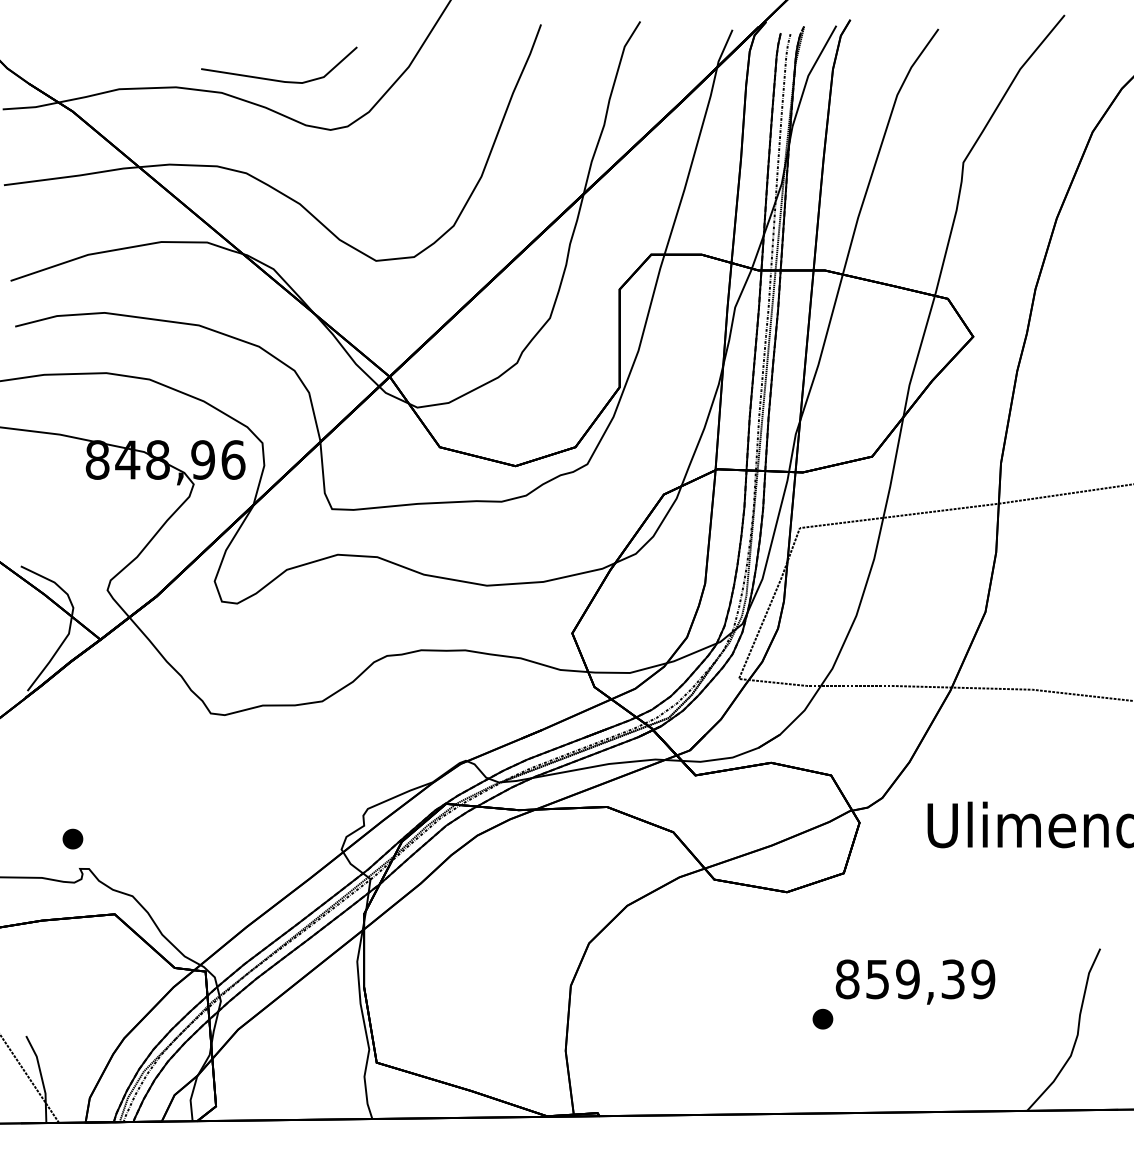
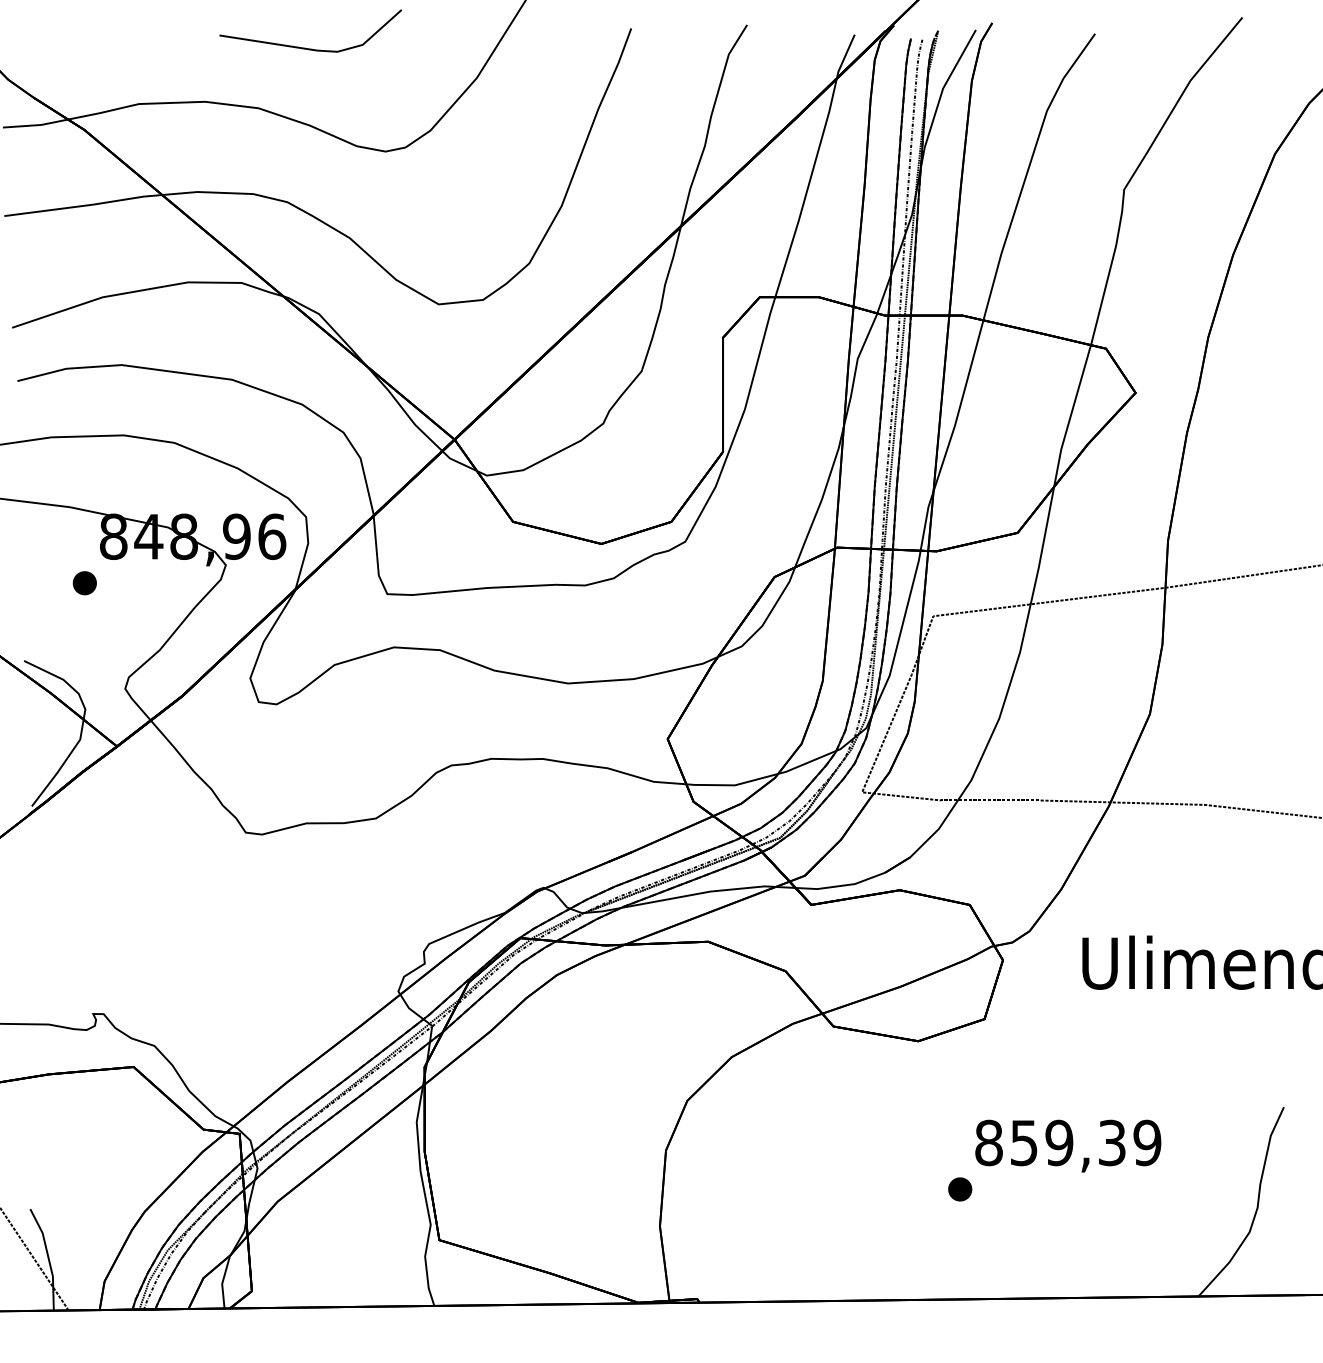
part: (274, 79) -> (305, 47), moved
part: (72, 839) -> (84, 583), moved

